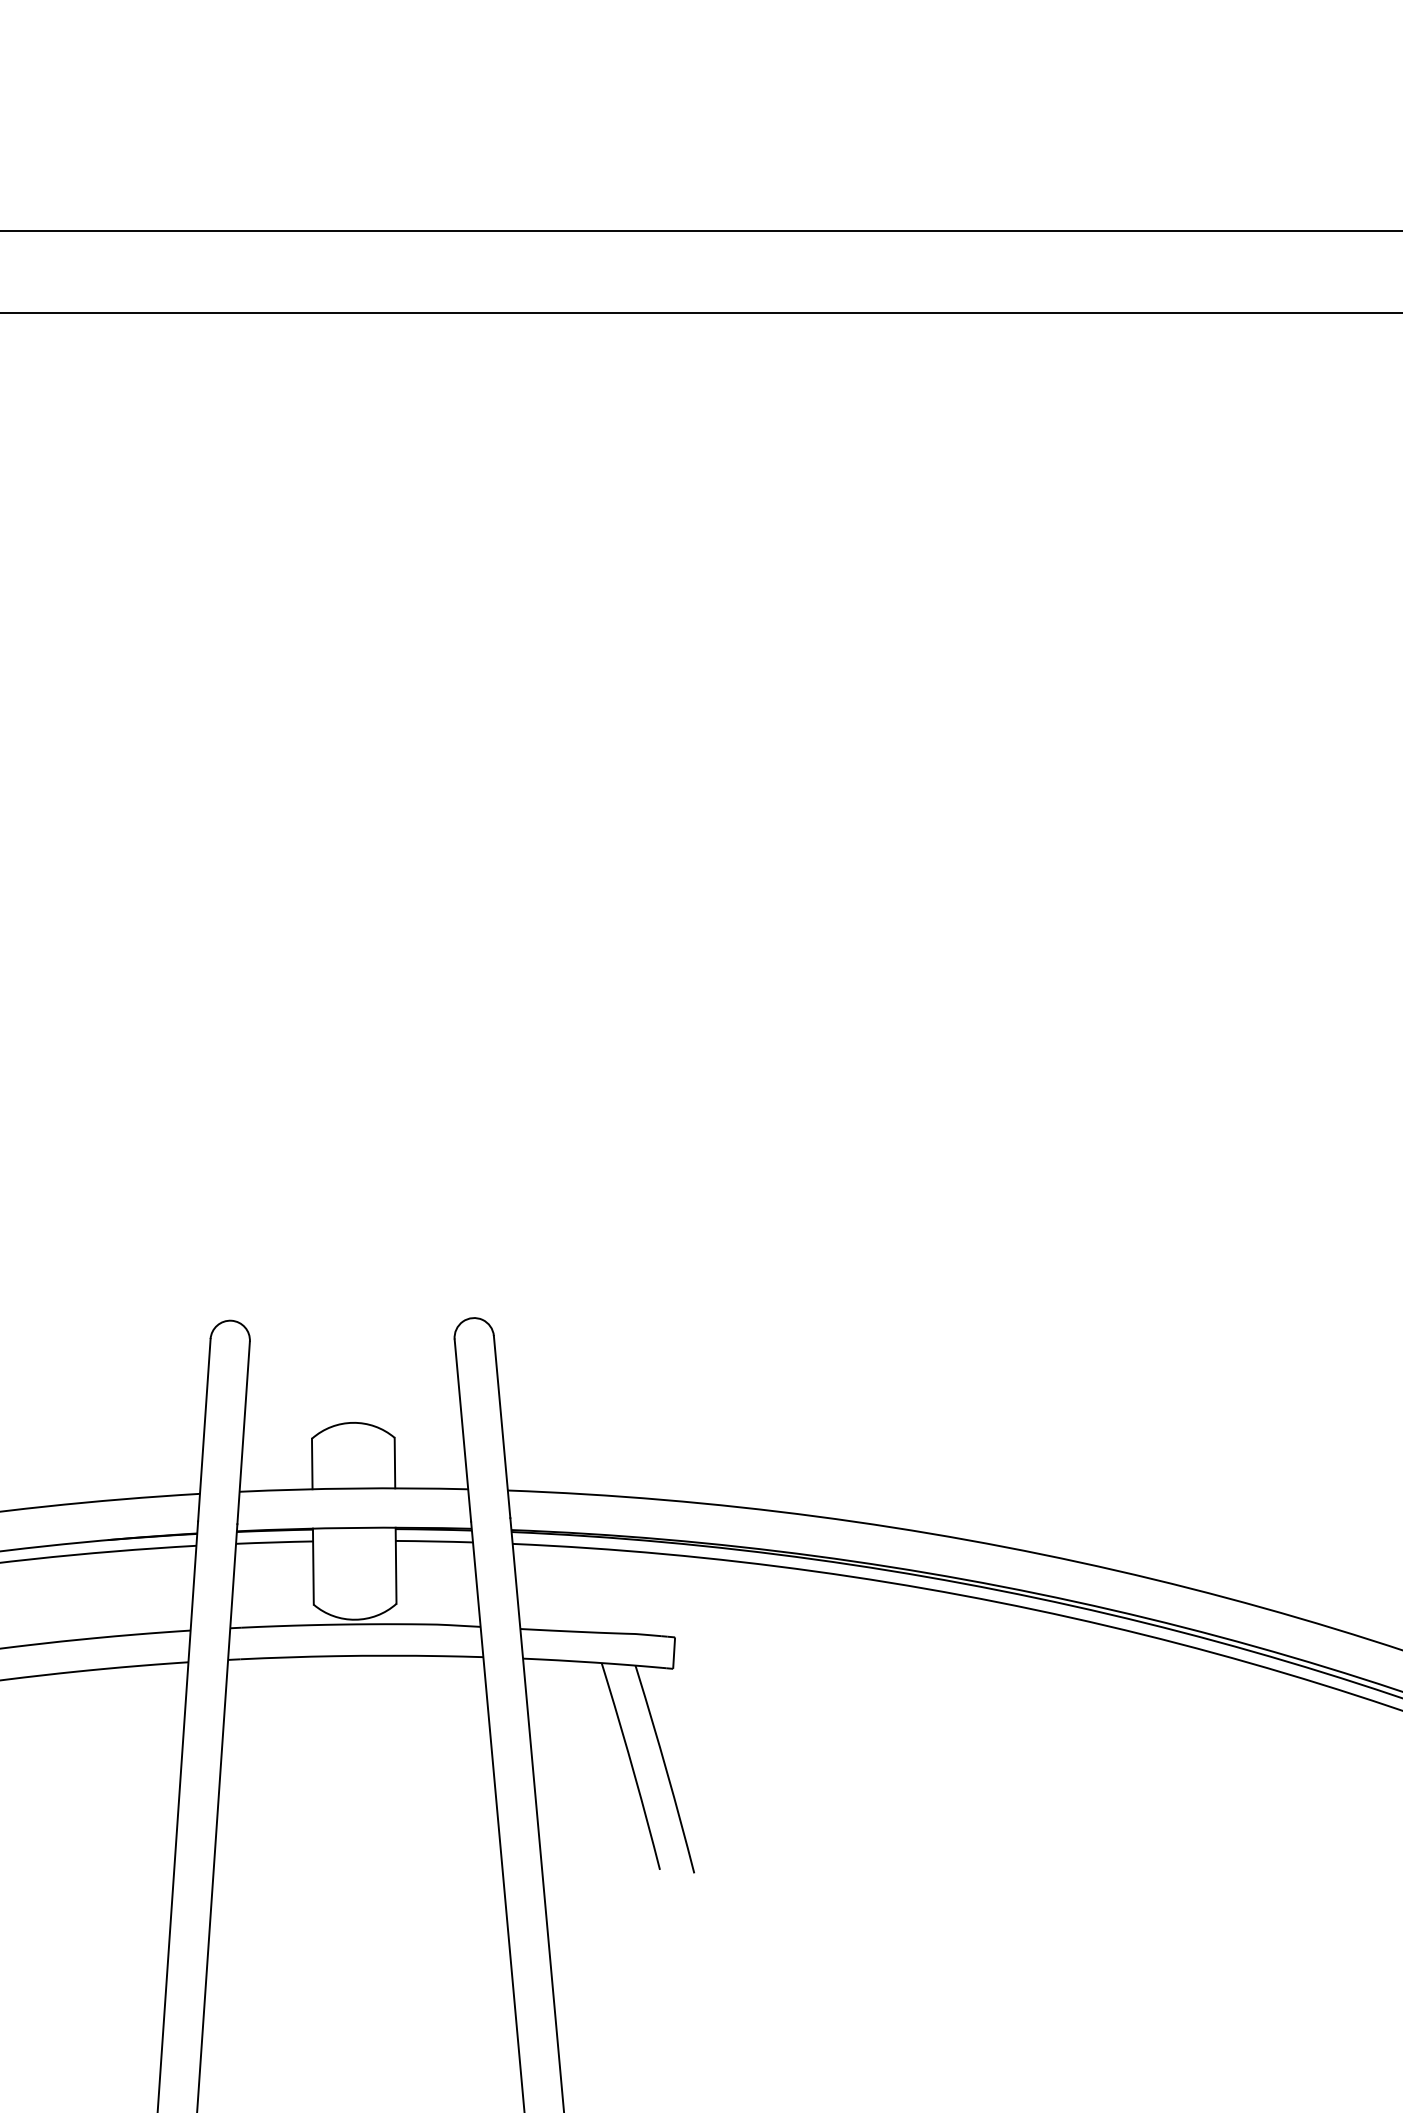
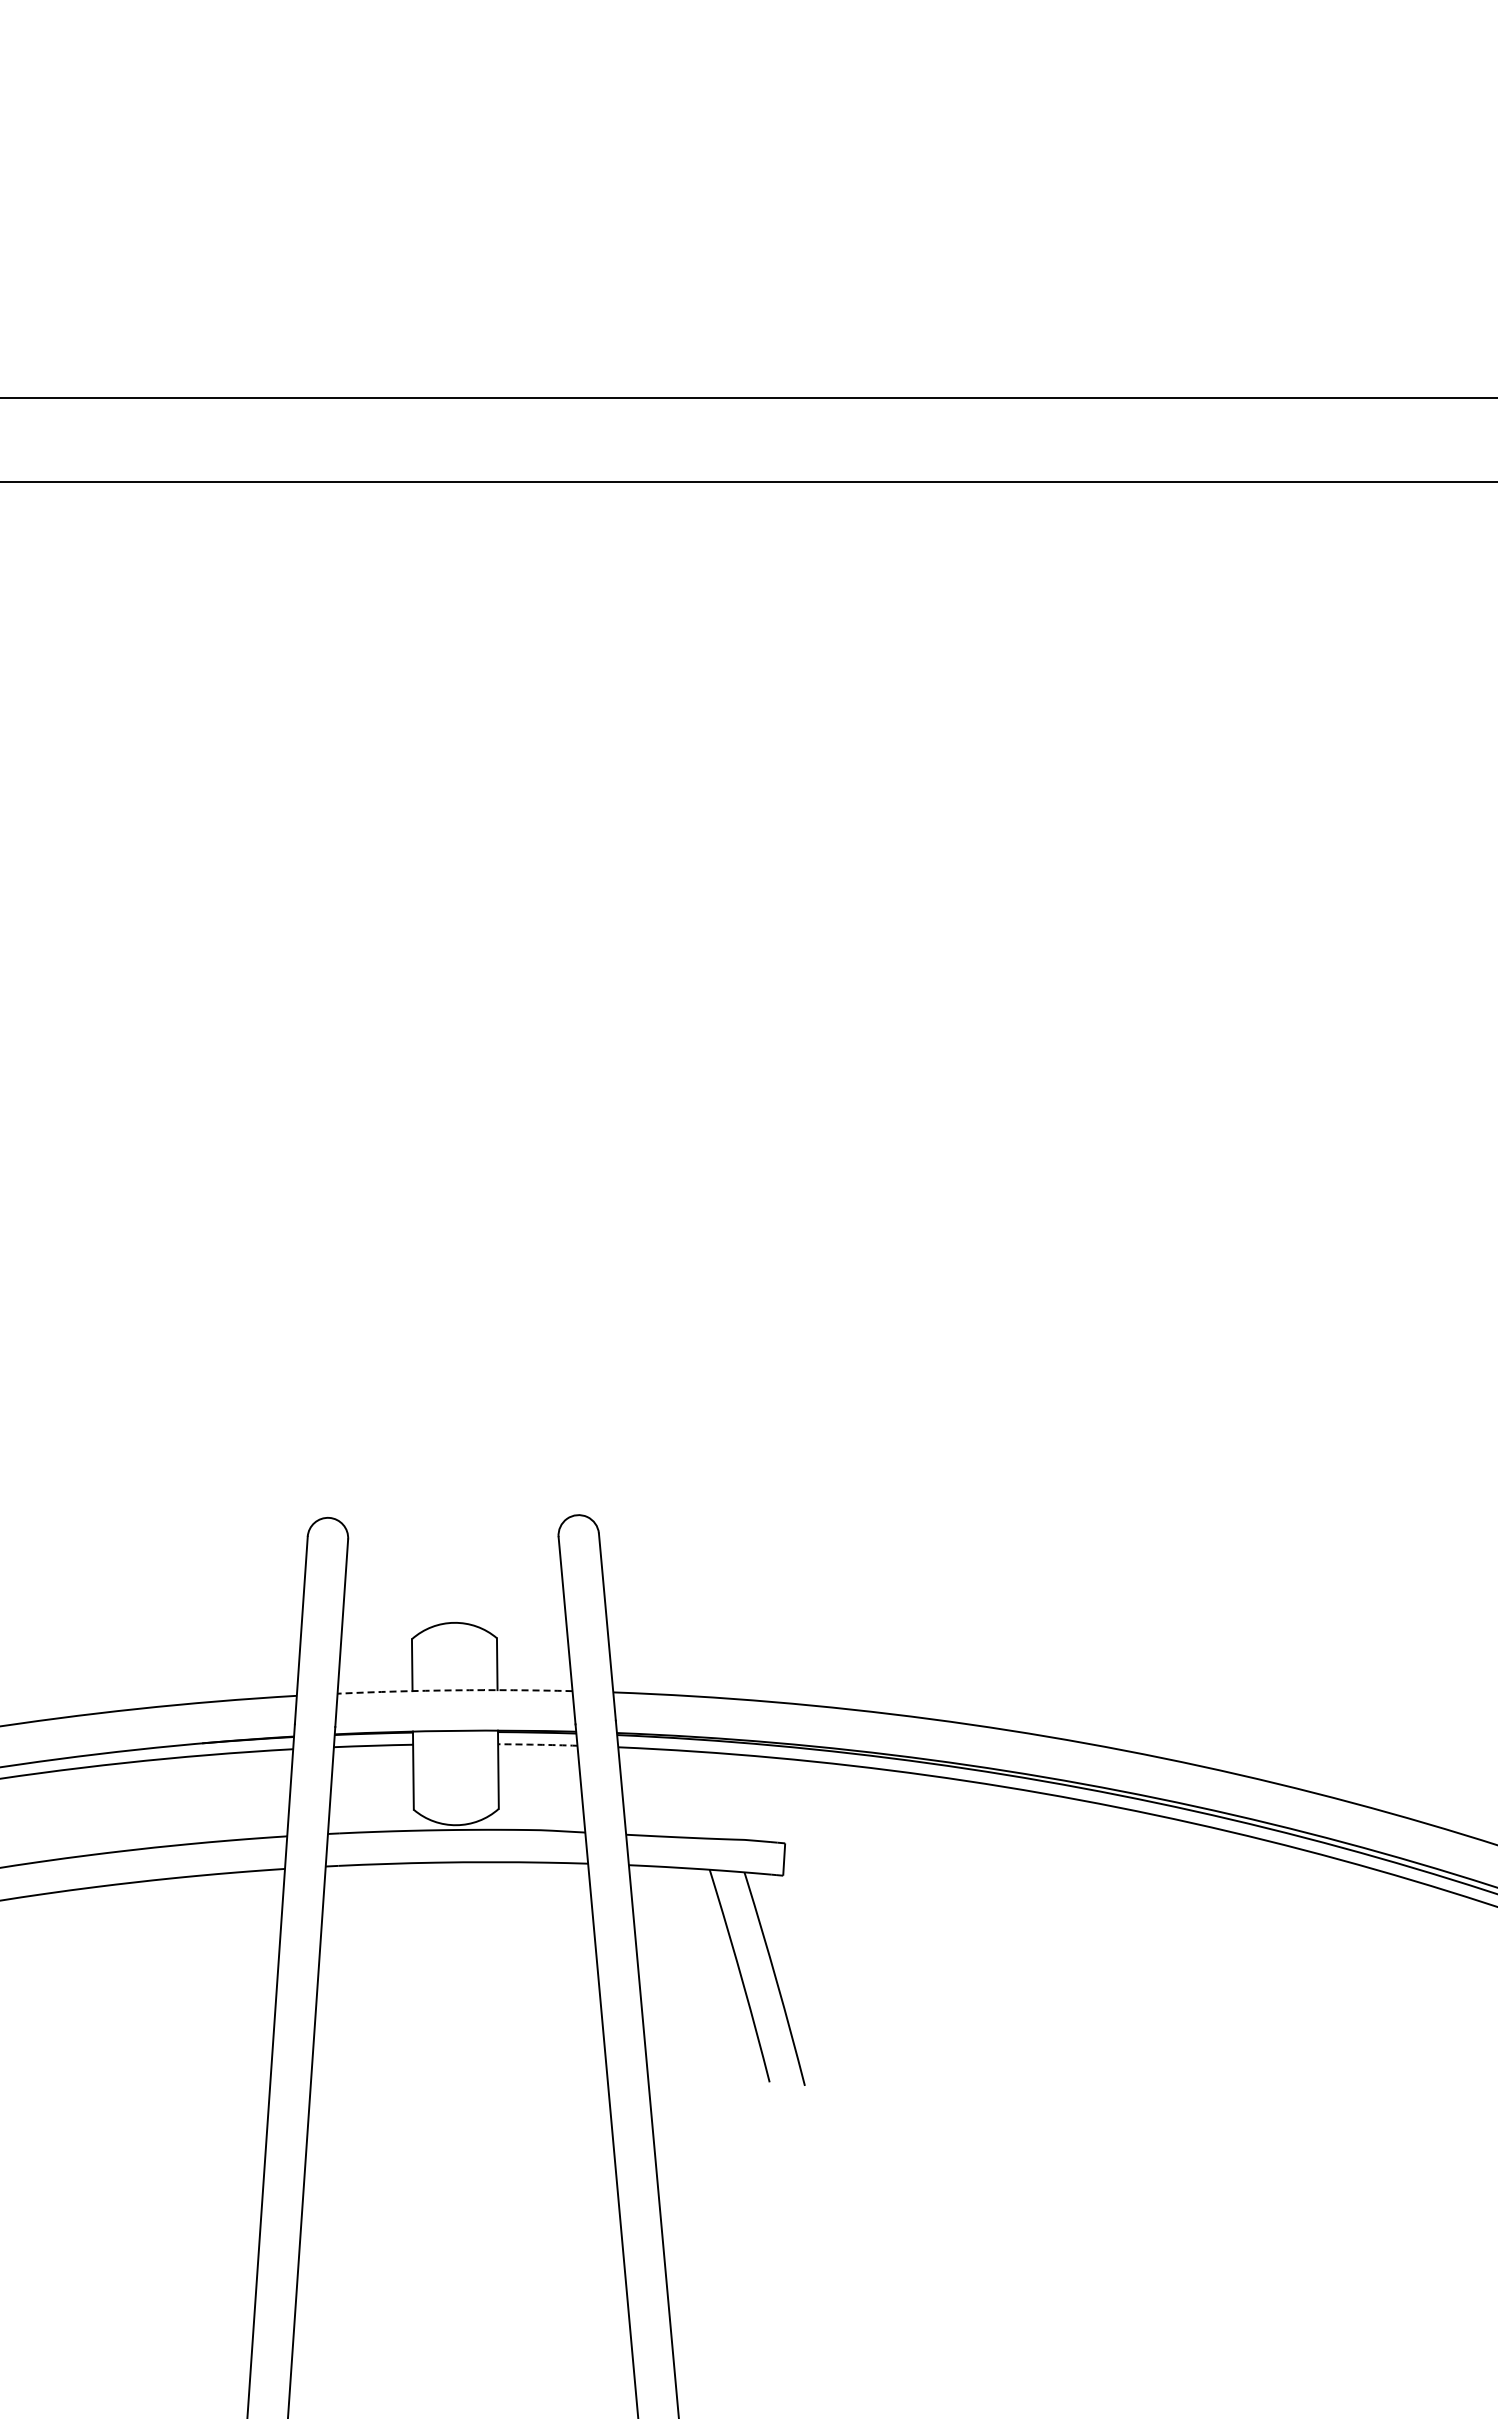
arc: (354, 1488) -> (455, 1690), solid -> dashed
arc: (434, 1541) -> (537, 1744), solid -> dashed

